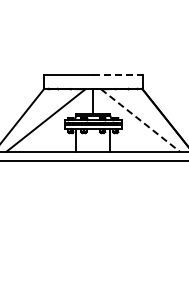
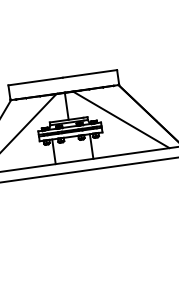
line: (118, 75) -> (90, 74), dashed -> solid
line: (140, 120) -> (121, 119), dashed -> solid

